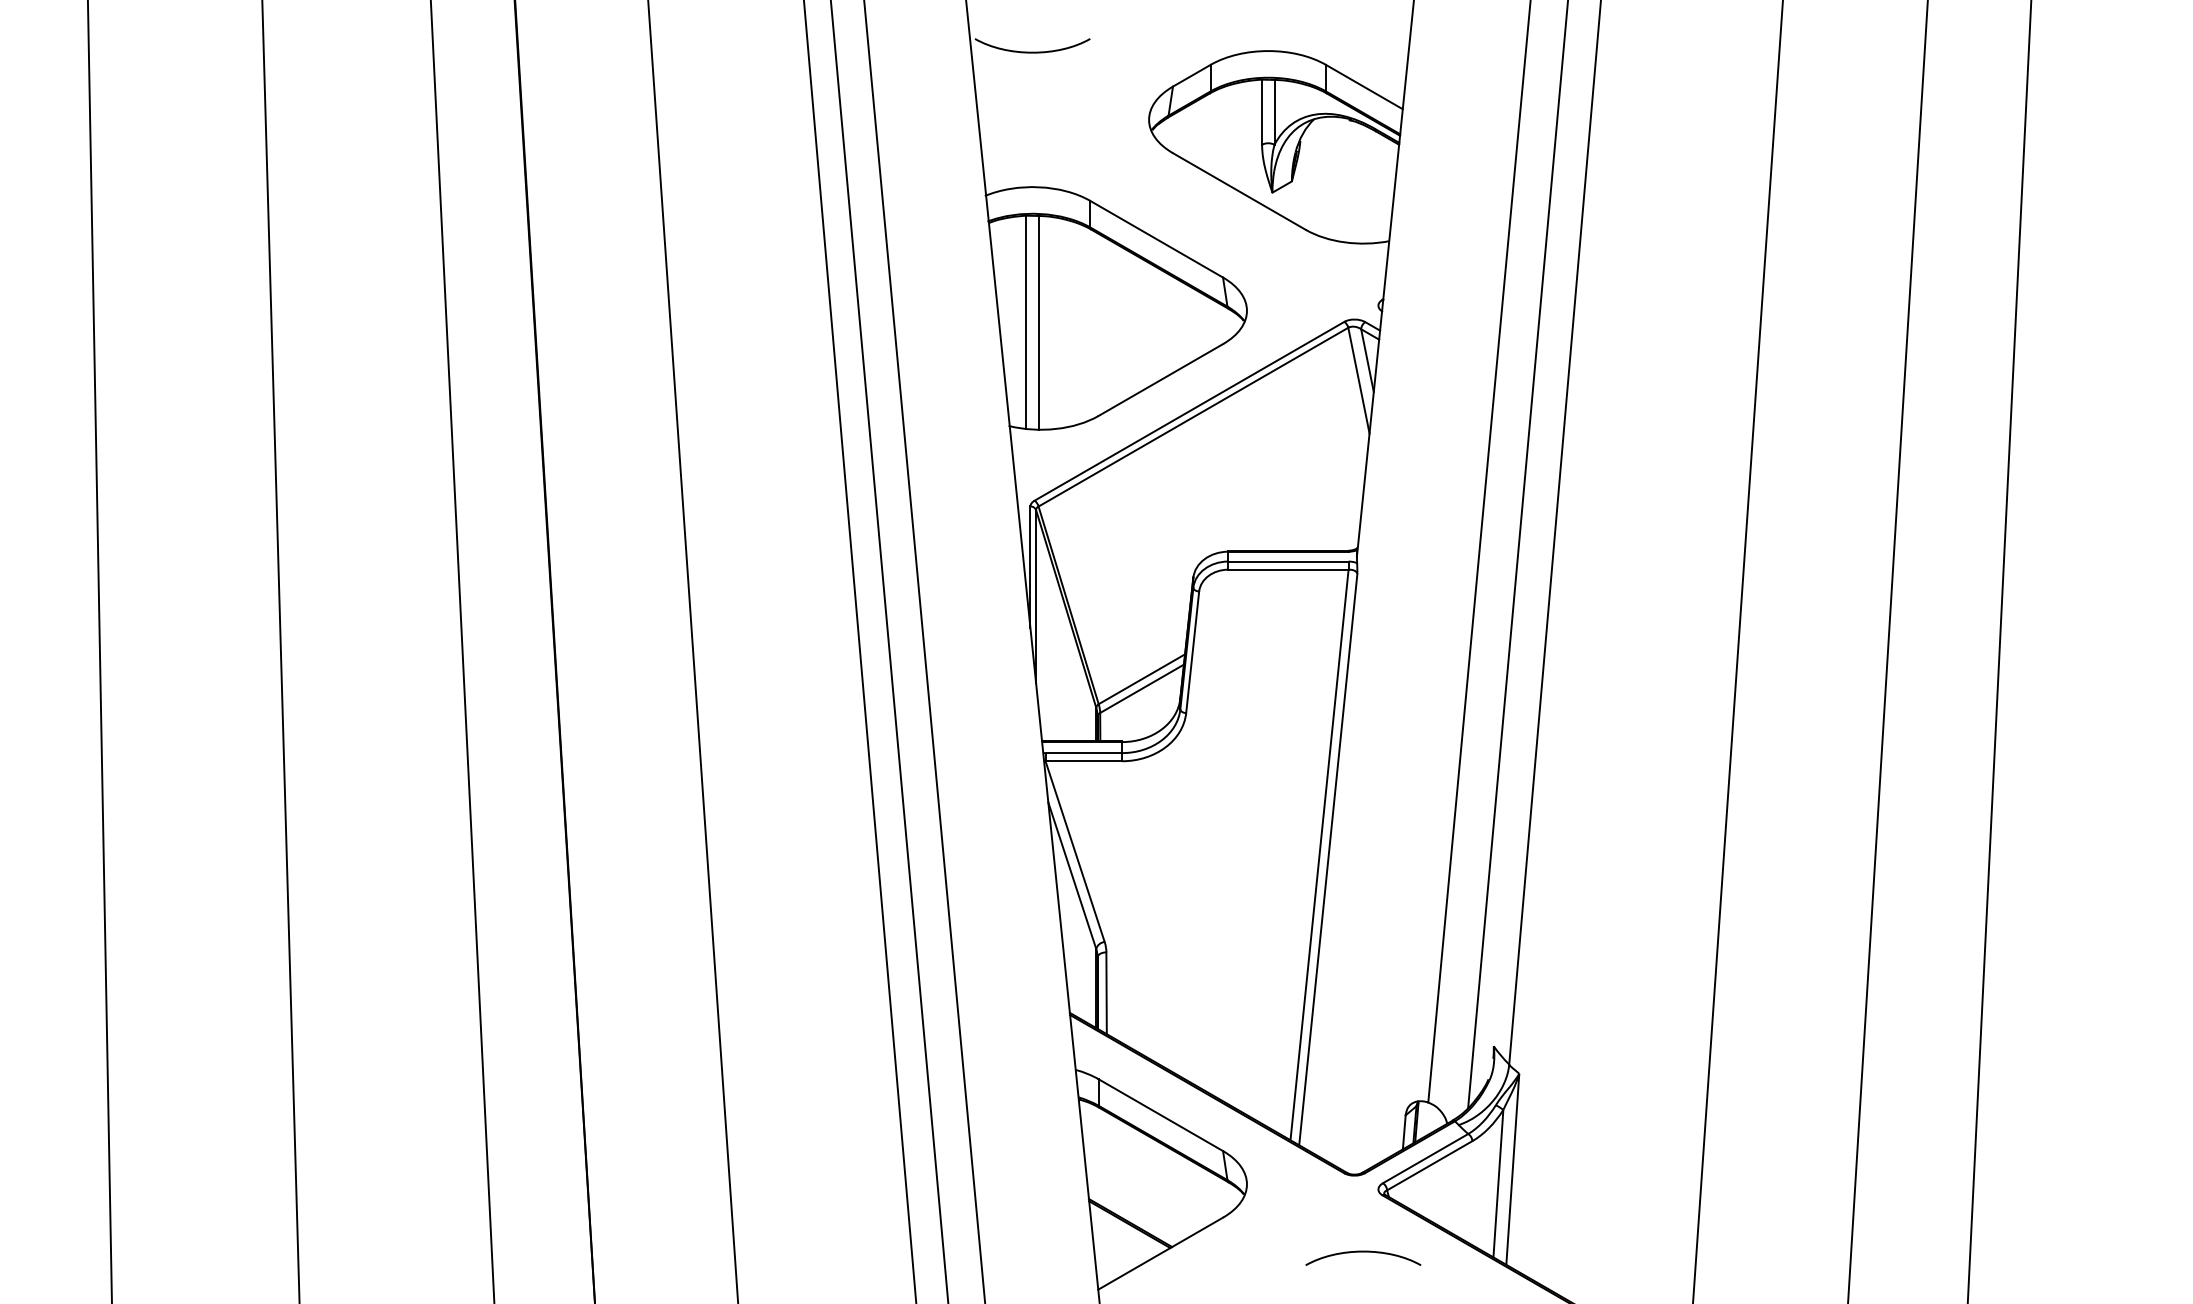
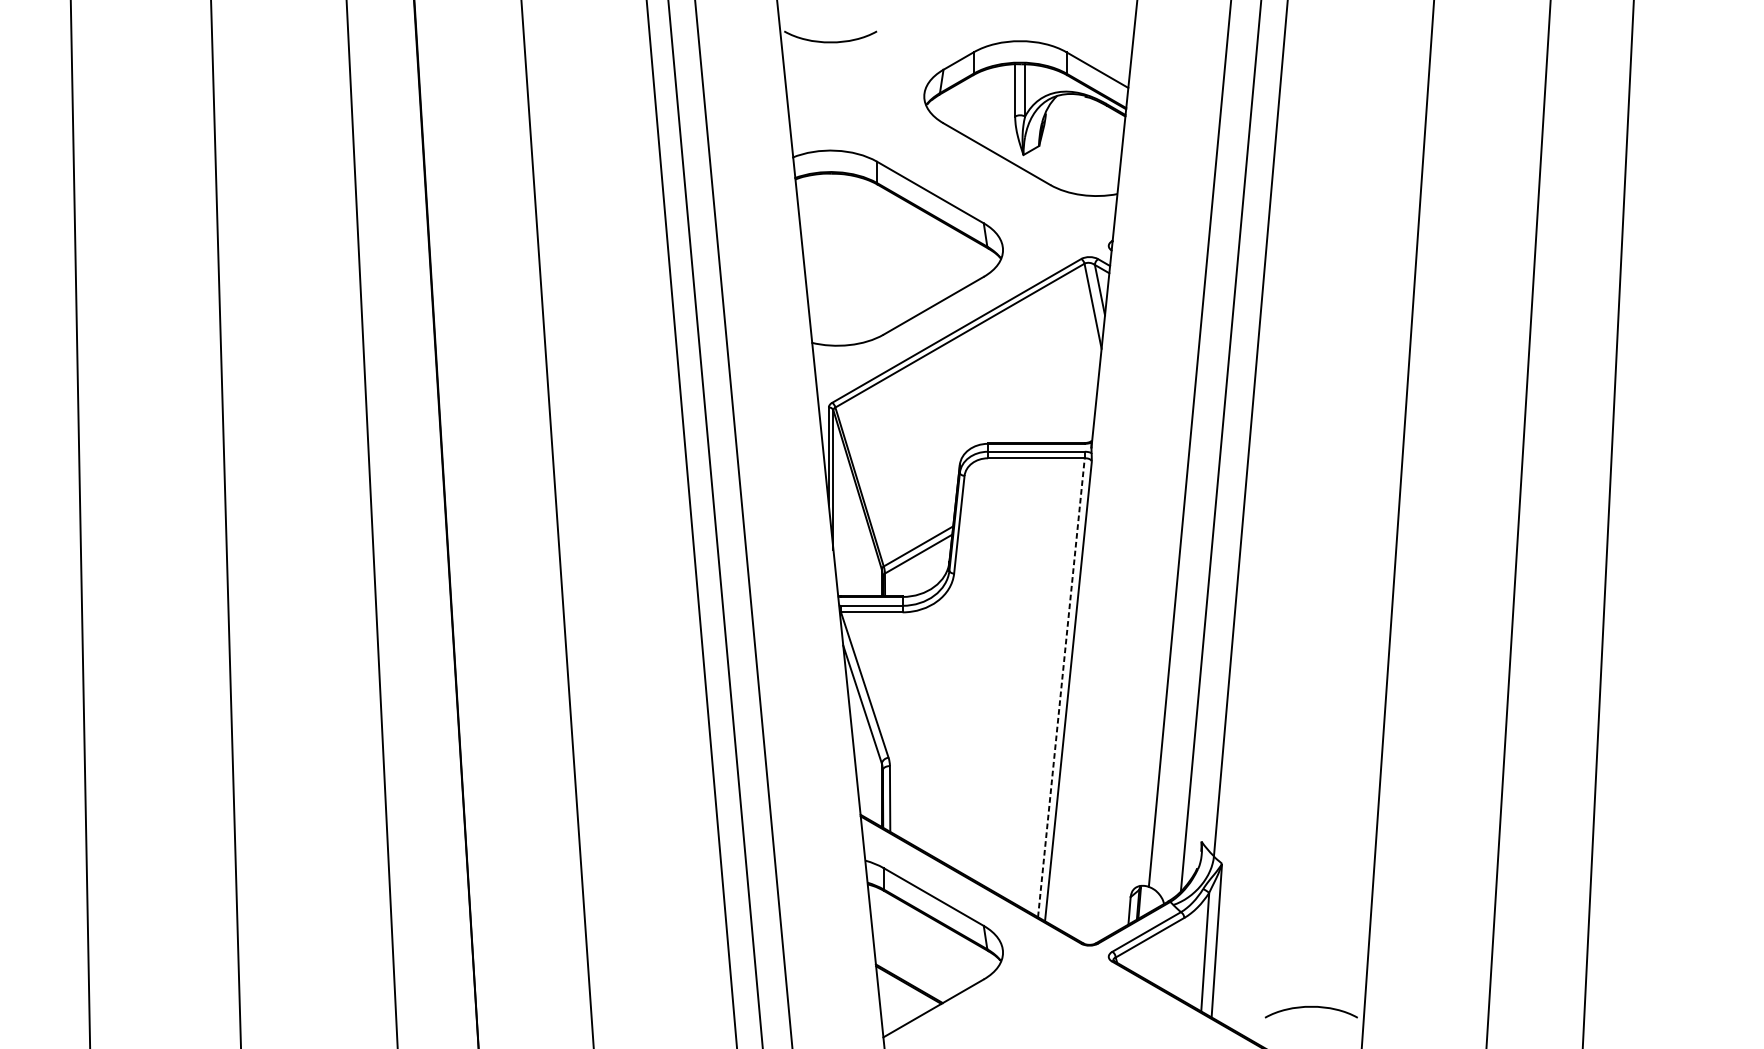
line: (1026, 322) -> (825, 259), removed
line: (1038, 322) -> (835, 259), removed
line: (1319, 854) -> (1061, 687), solid -> dashed
curve: (1363, 1252) -> (1311, 1007), moved

